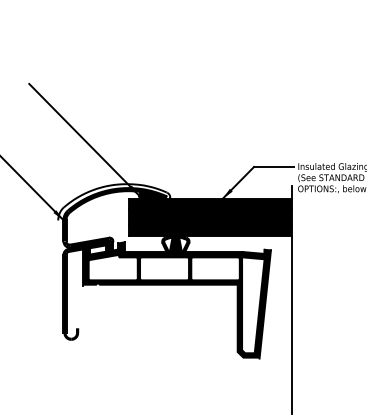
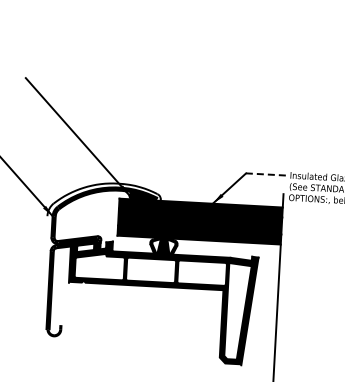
line: (273, 167) -> (265, 174), solid -> dashed

